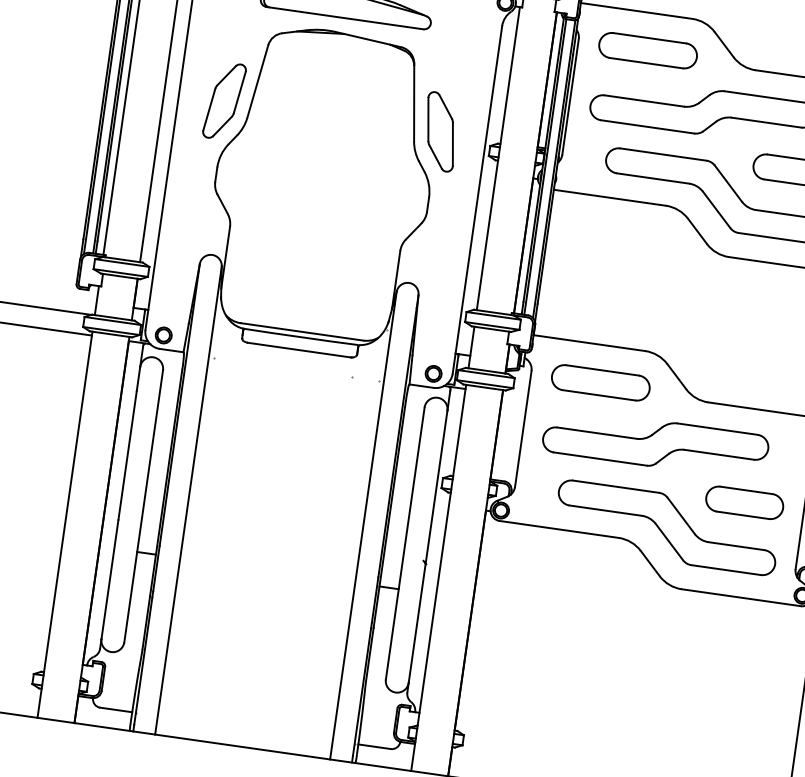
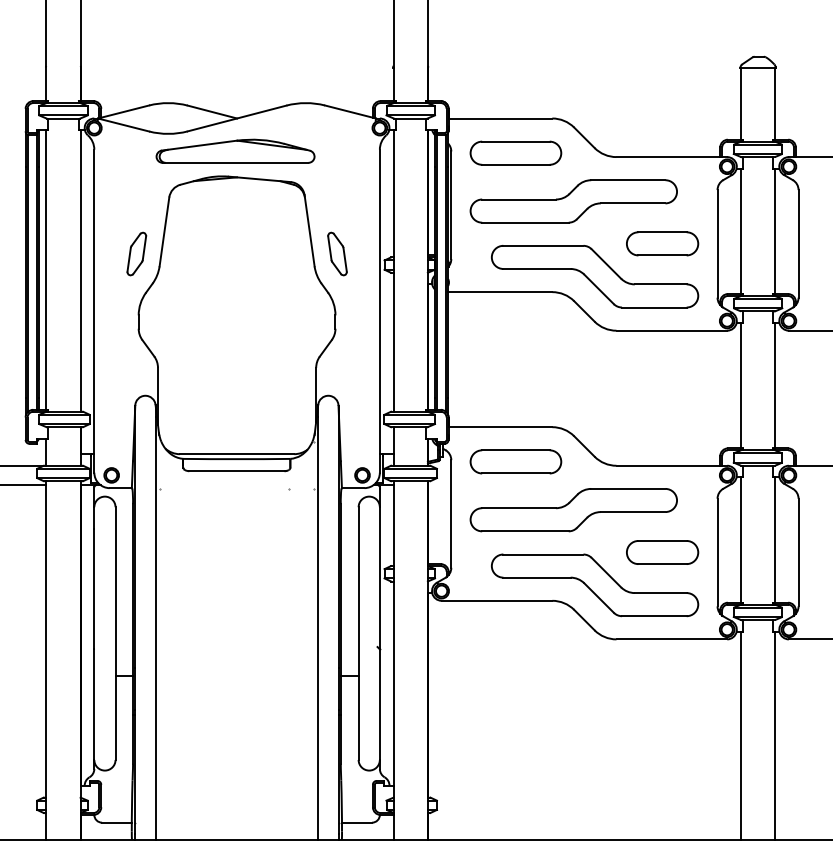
part: (224, 100) -> (136, 253), size x0.6
part: (440, 131) -> (337, 253), size x0.6

